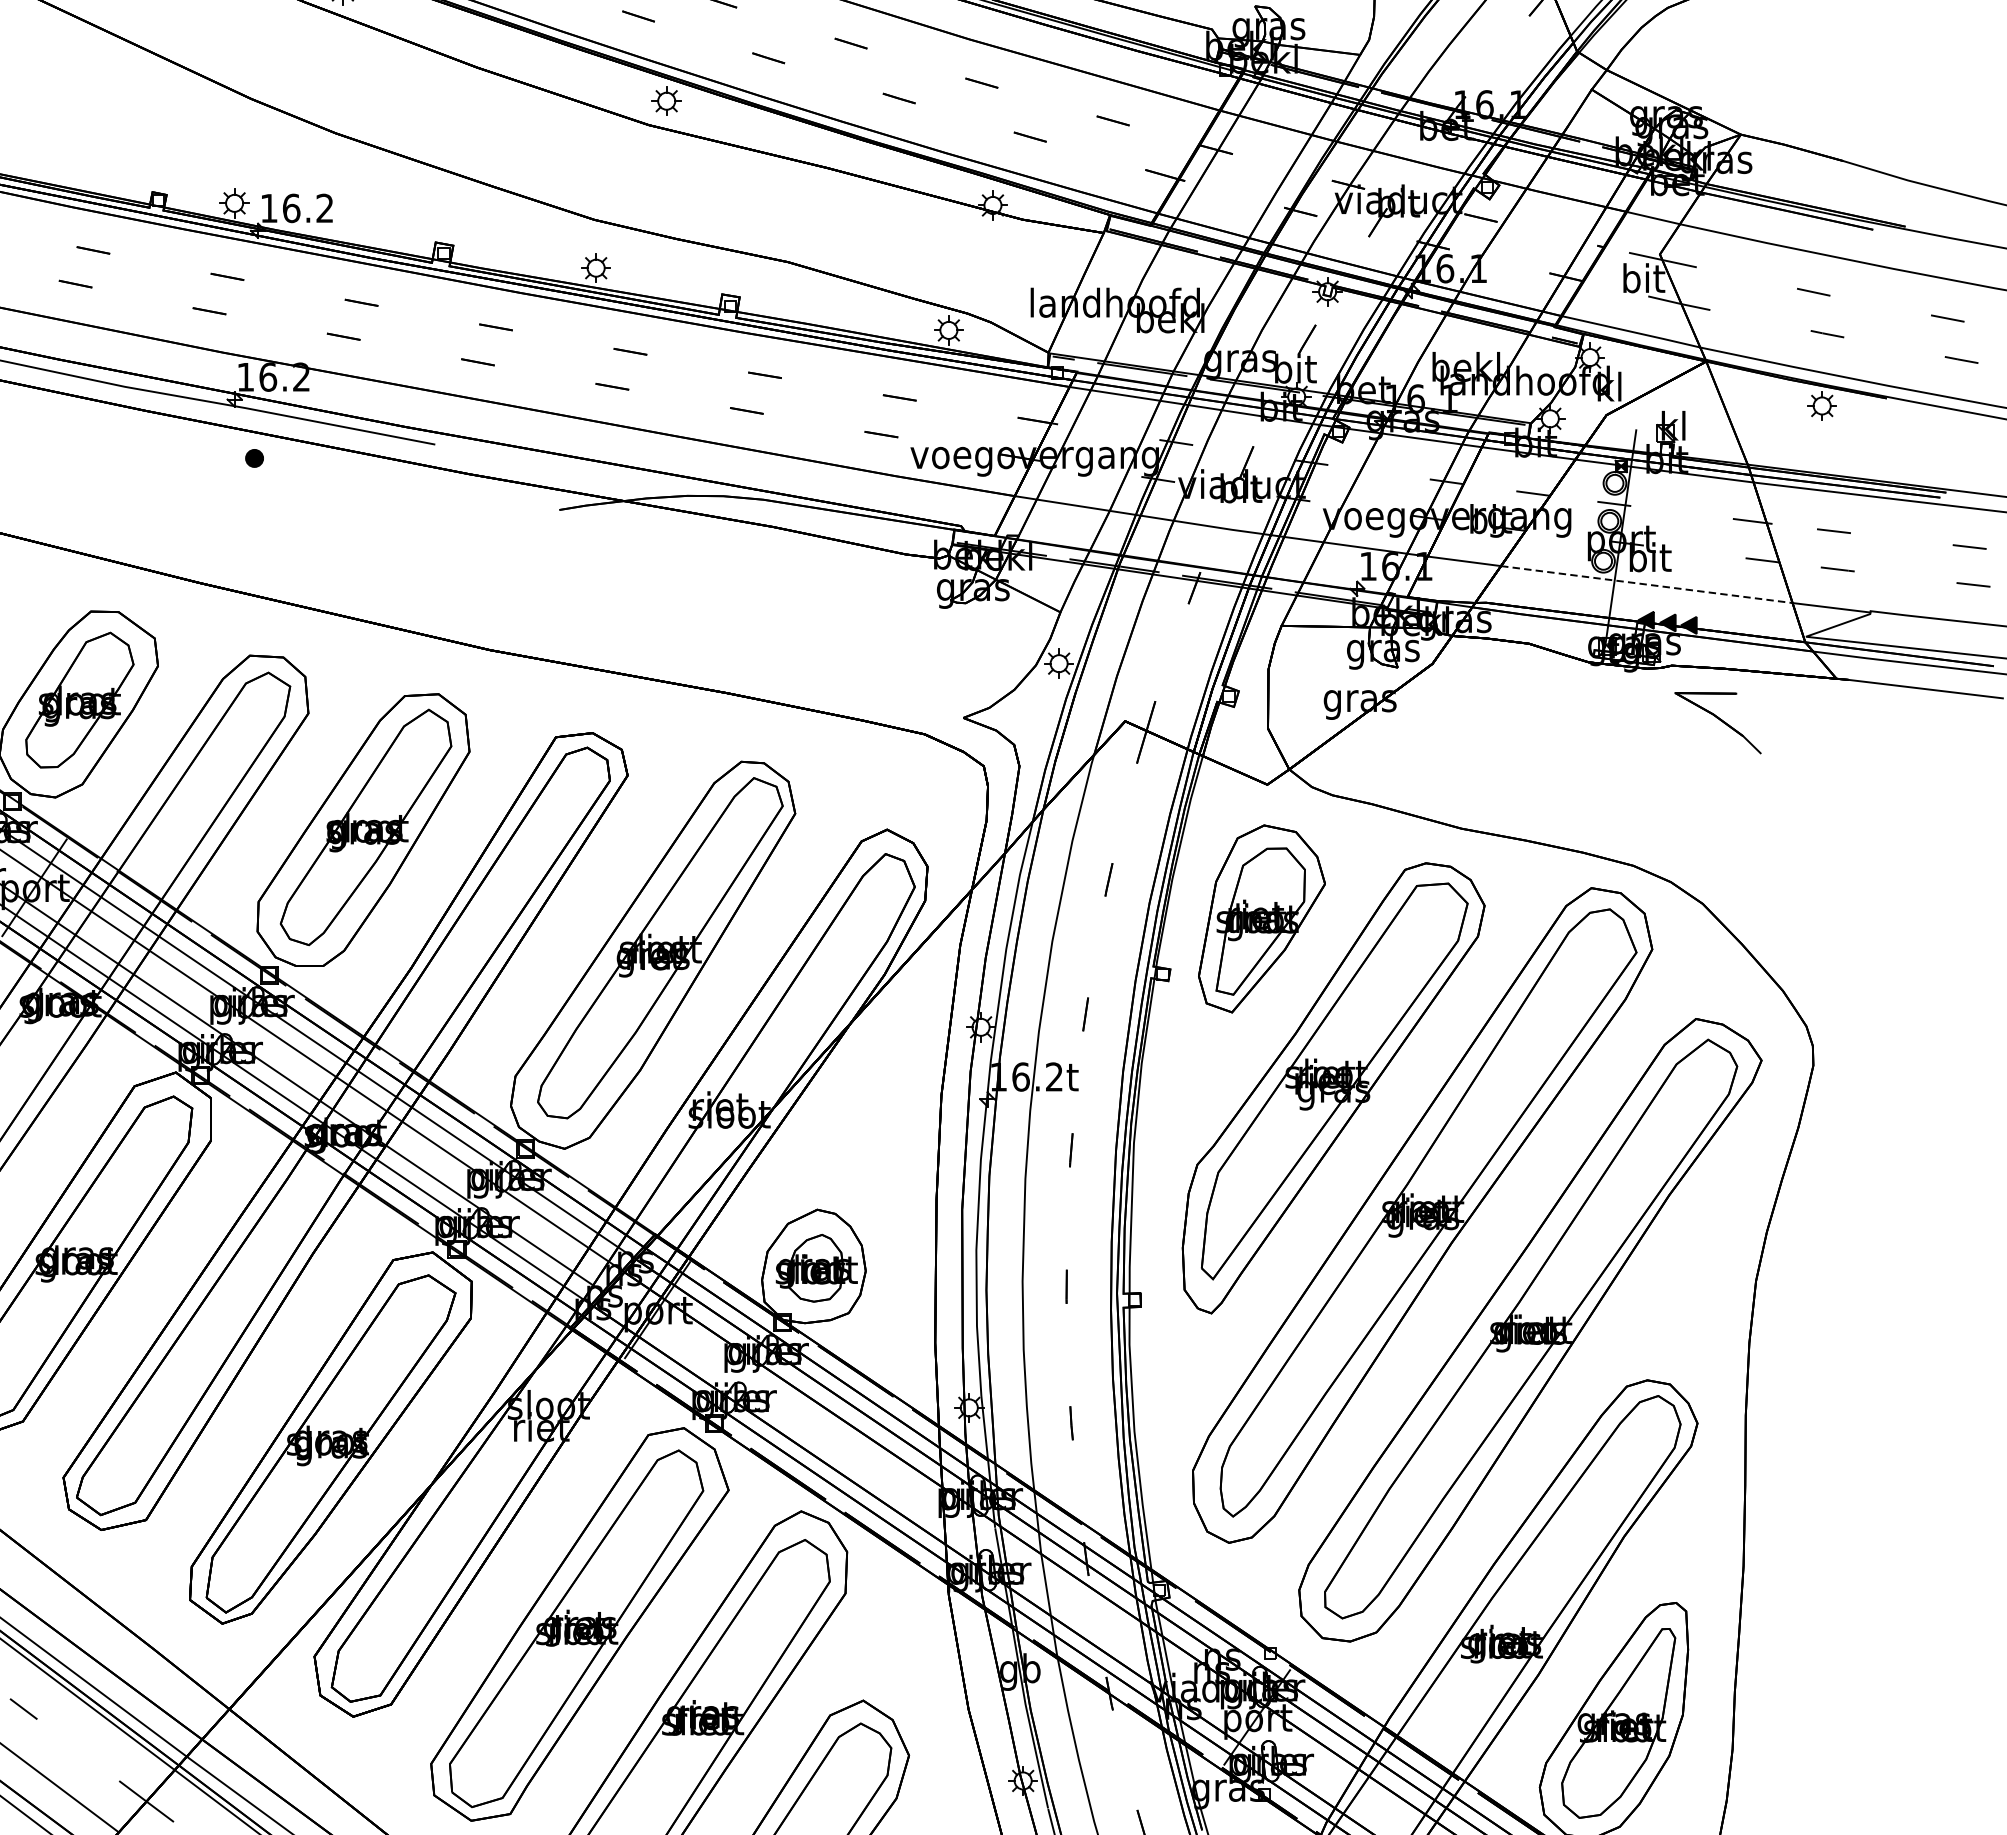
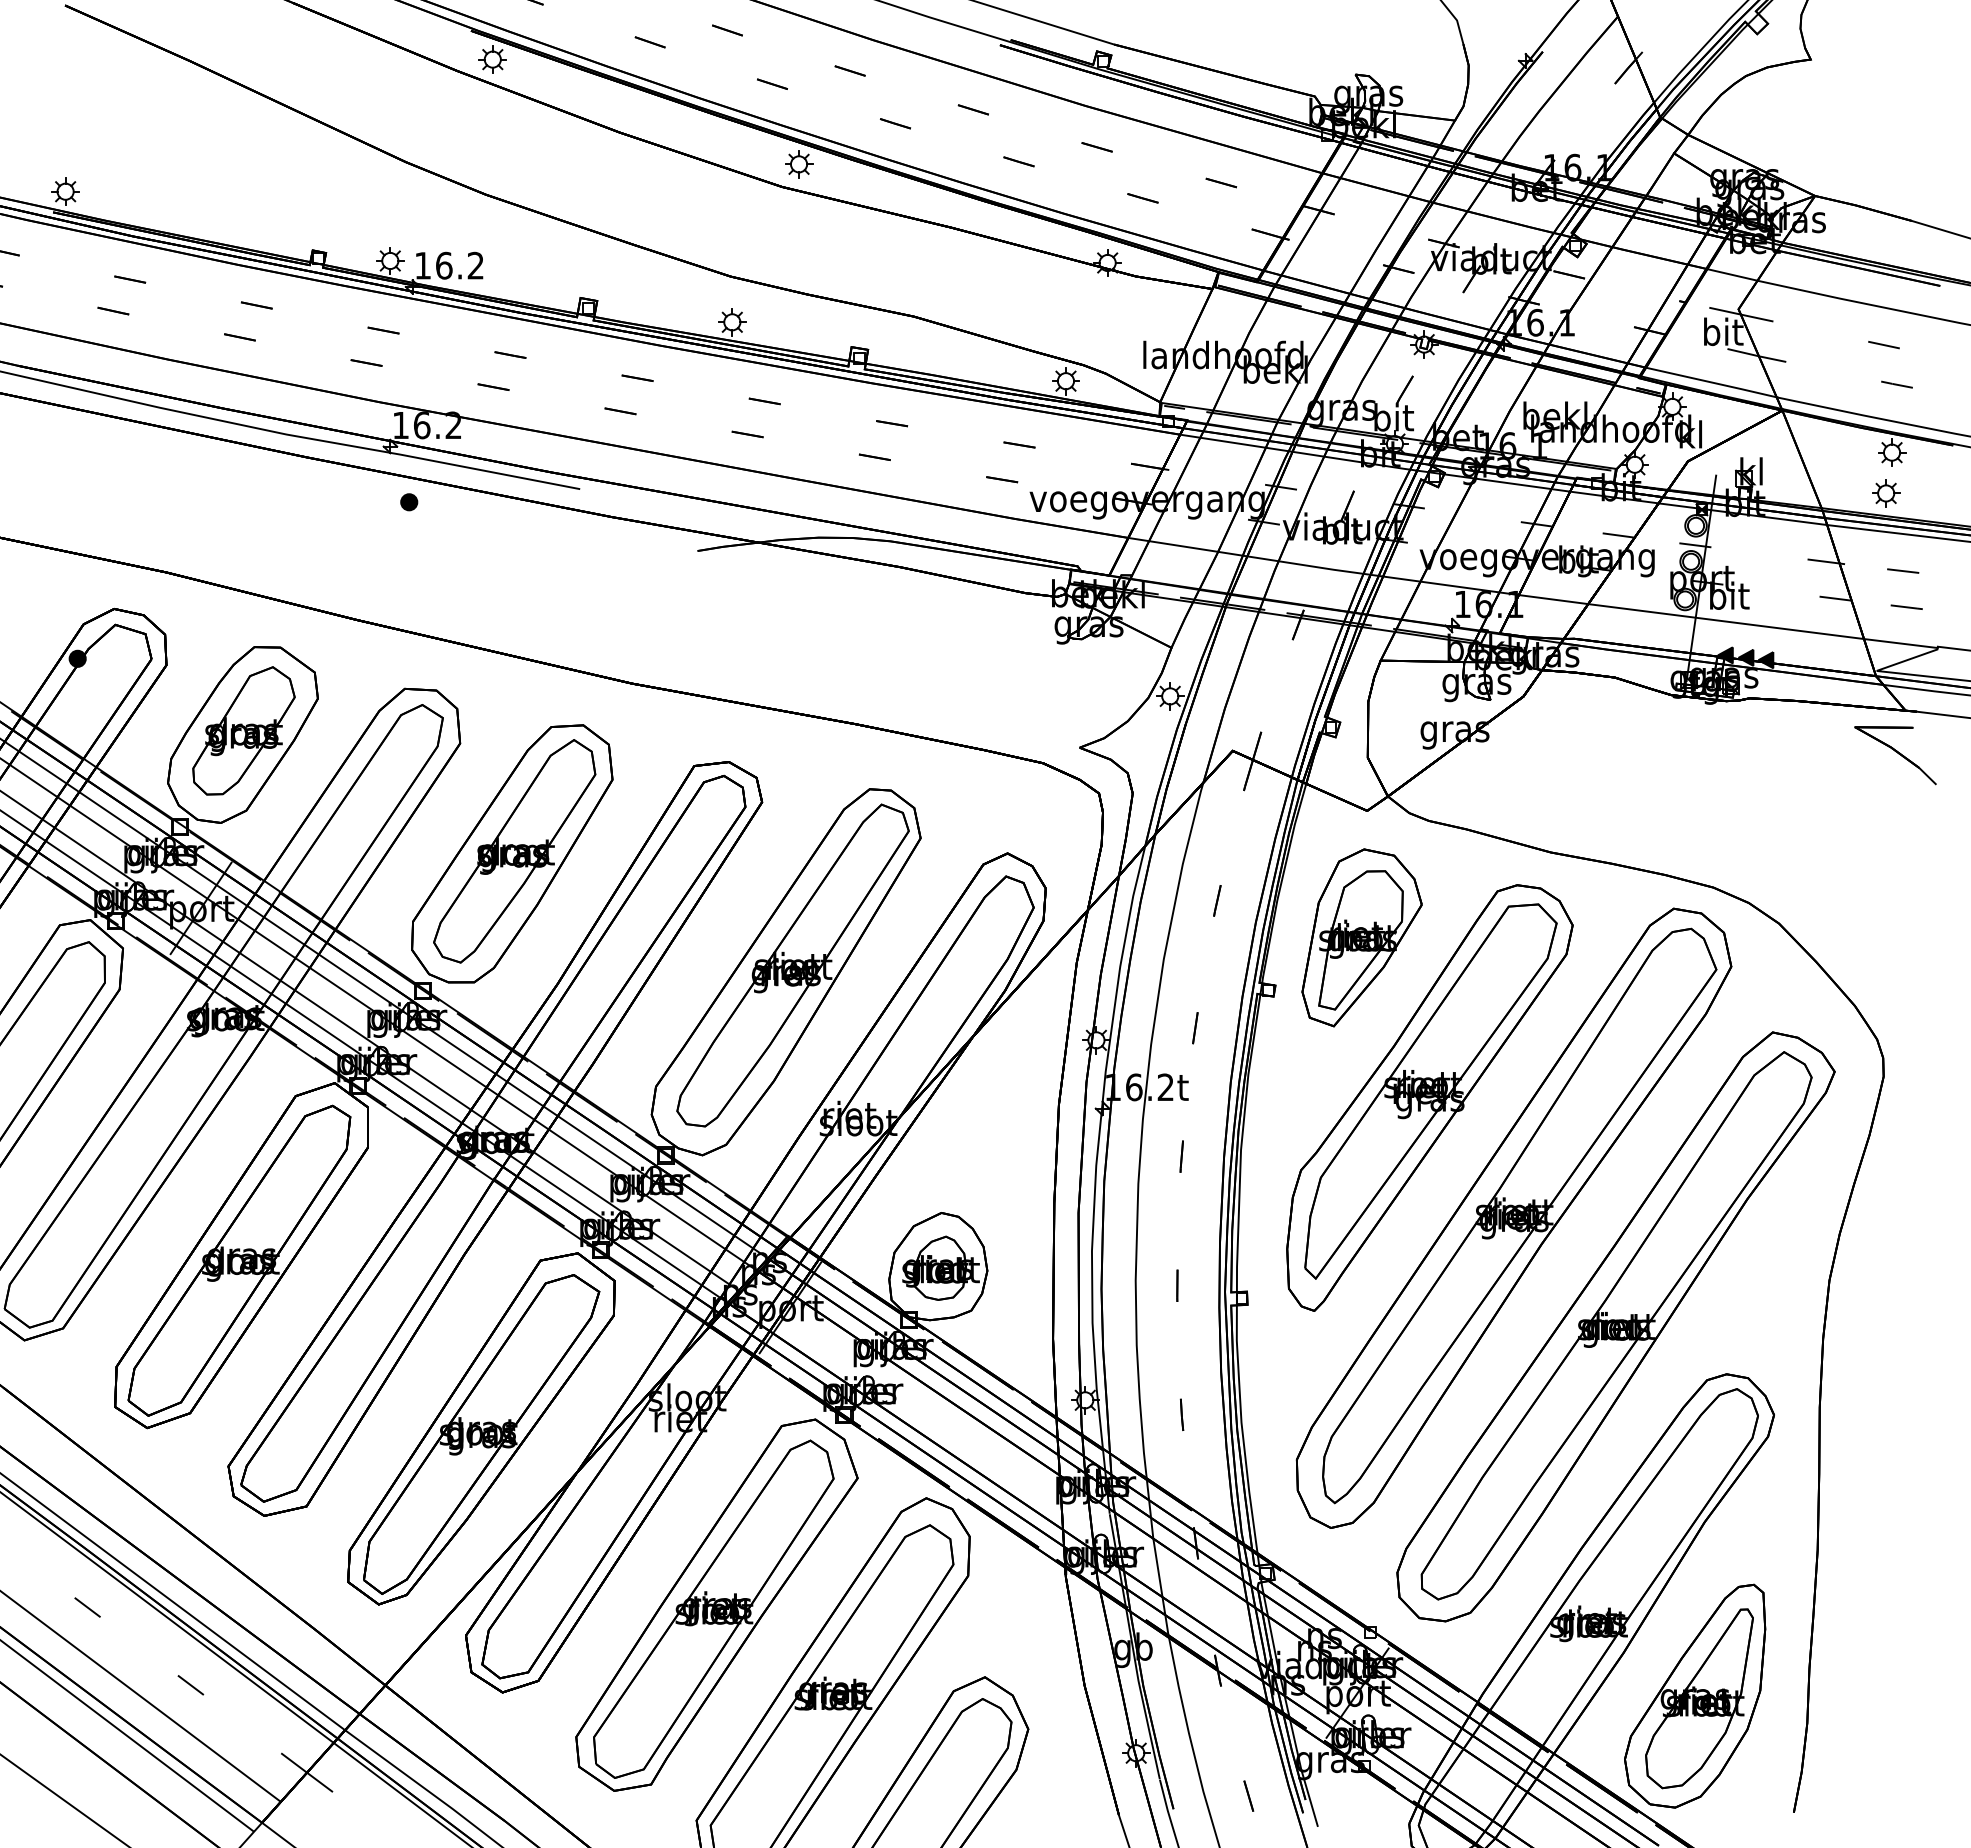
part: (1816, 449) -> (1886, 493), added
line: (1647, 584) -> (1726, 621), dashed -> solid
part: (1718, 722) -> (1895, 755), moved

